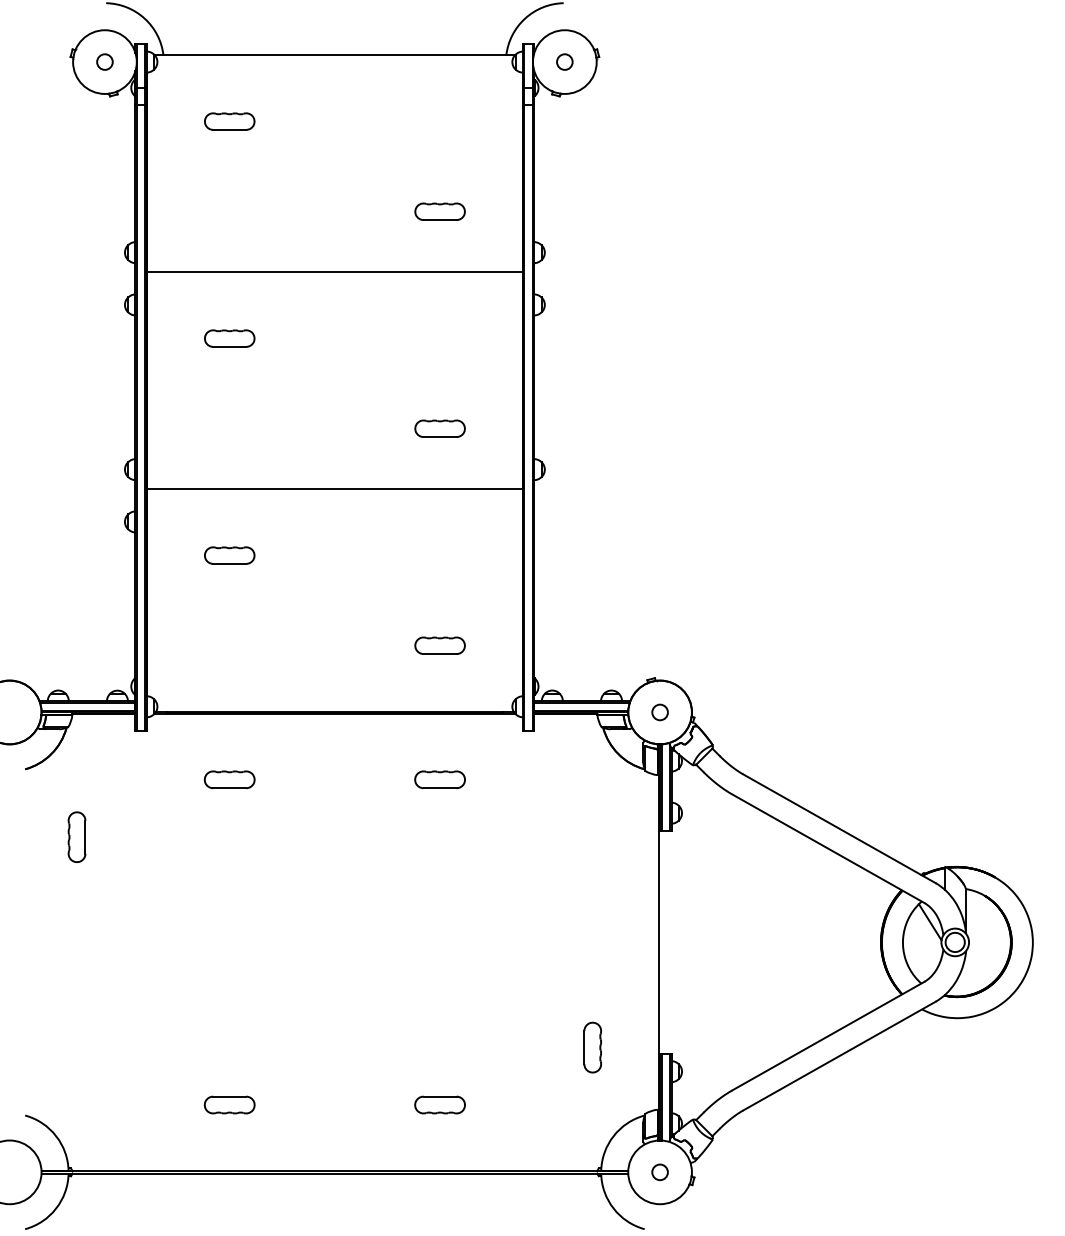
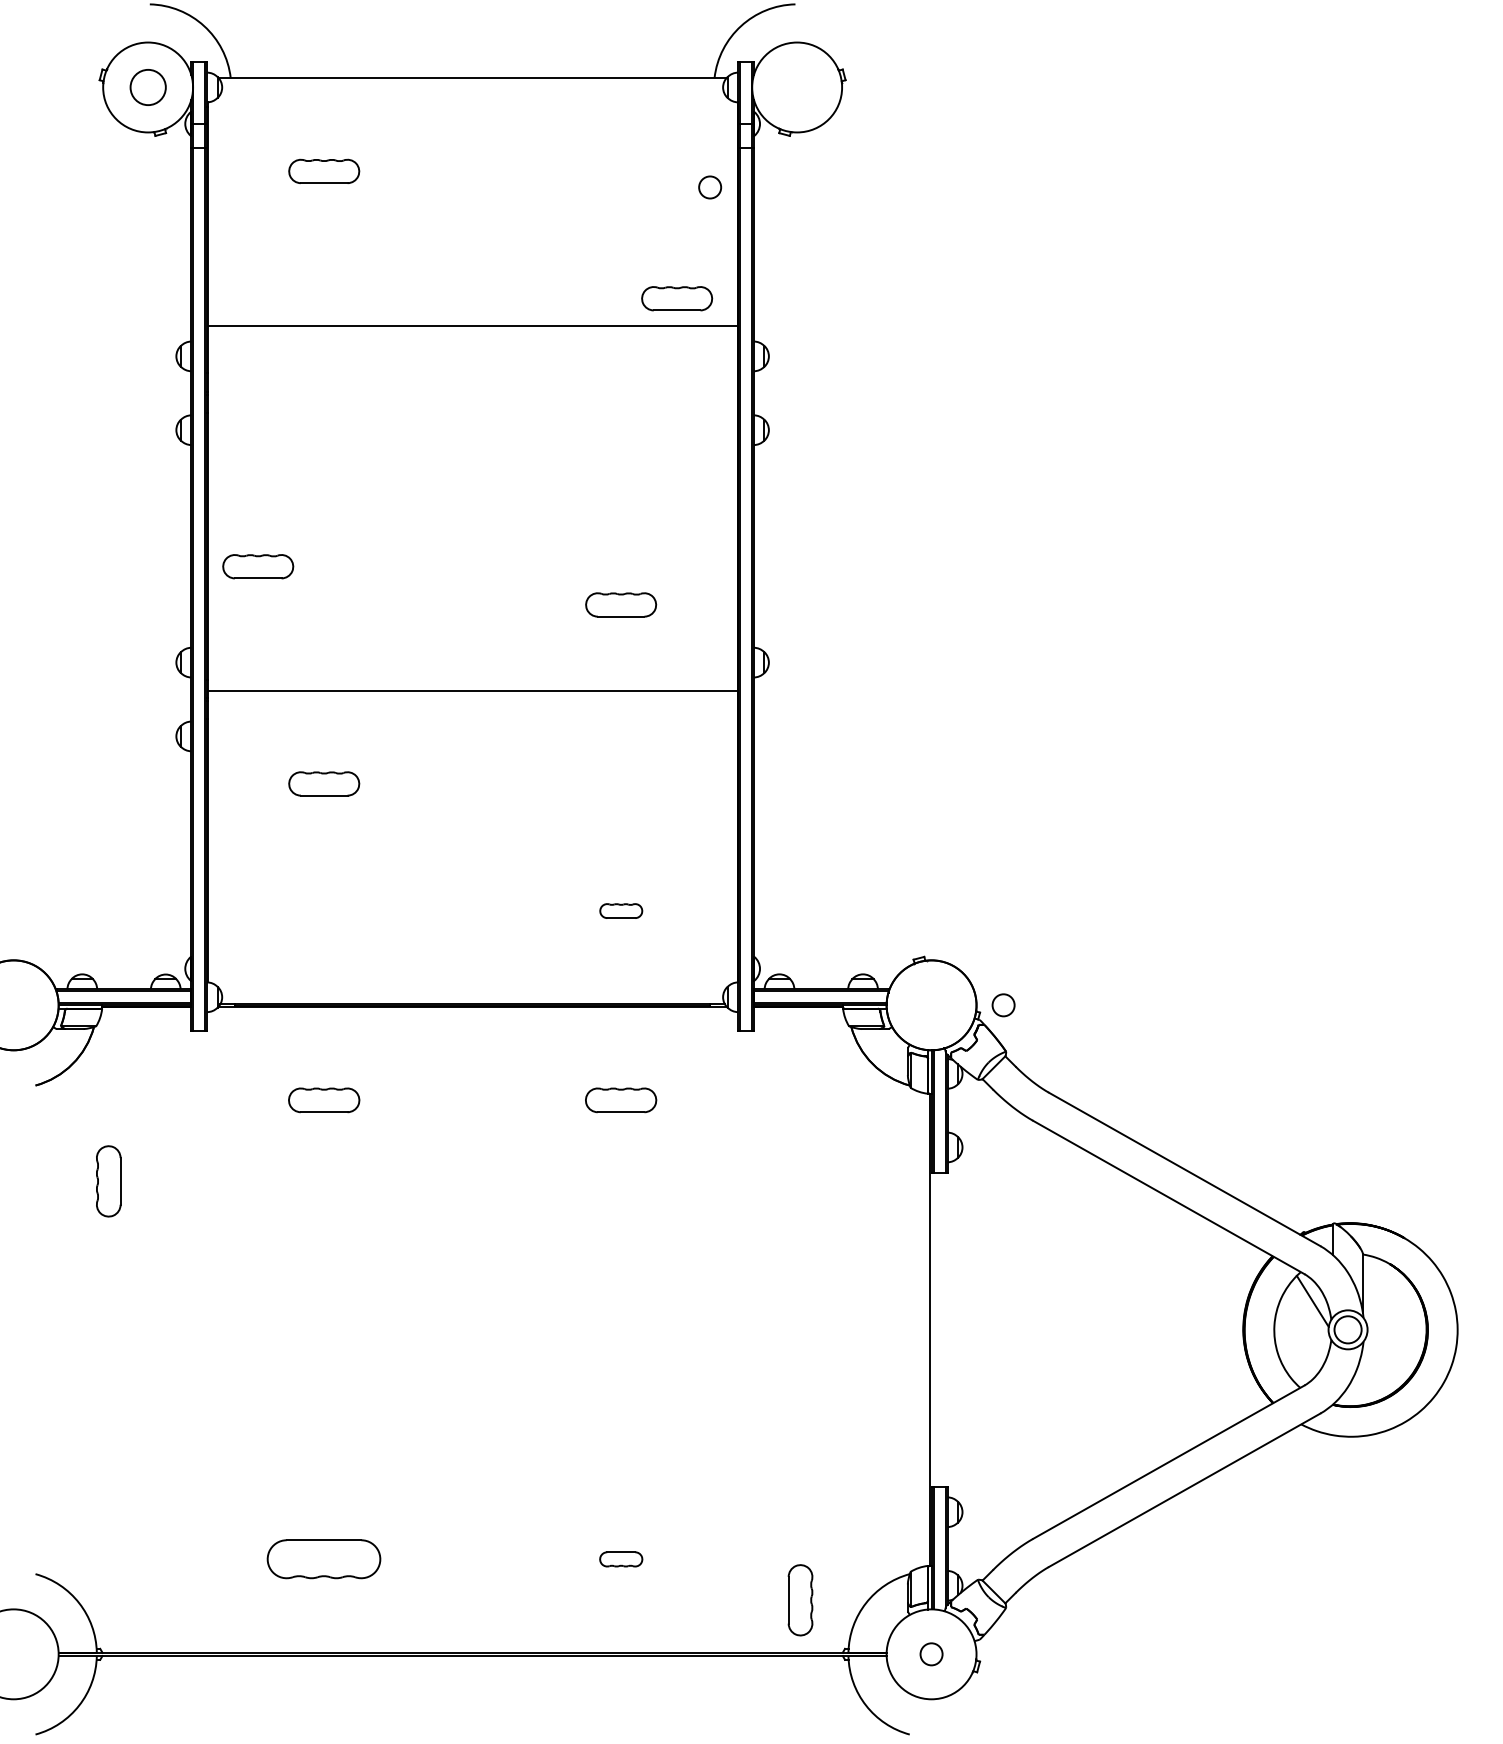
circle: (104, 62) -> (147, 87), size x1.6
circle: (565, 62) -> (710, 187), moved
part: (440, 211) -> (677, 298), moved
line: (334, 272) -> (472, 326), moved
part: (229, 338) -> (258, 566), moved
part: (440, 645) -> (621, 910), size x0.6
circle: (660, 712) -> (1003, 1005), moved
part: (592, 1047) -> (800, 1600), moved
part: (229, 1105) -> (324, 1559), size x1.6
part: (440, 1105) -> (621, 1559), size x0.6

